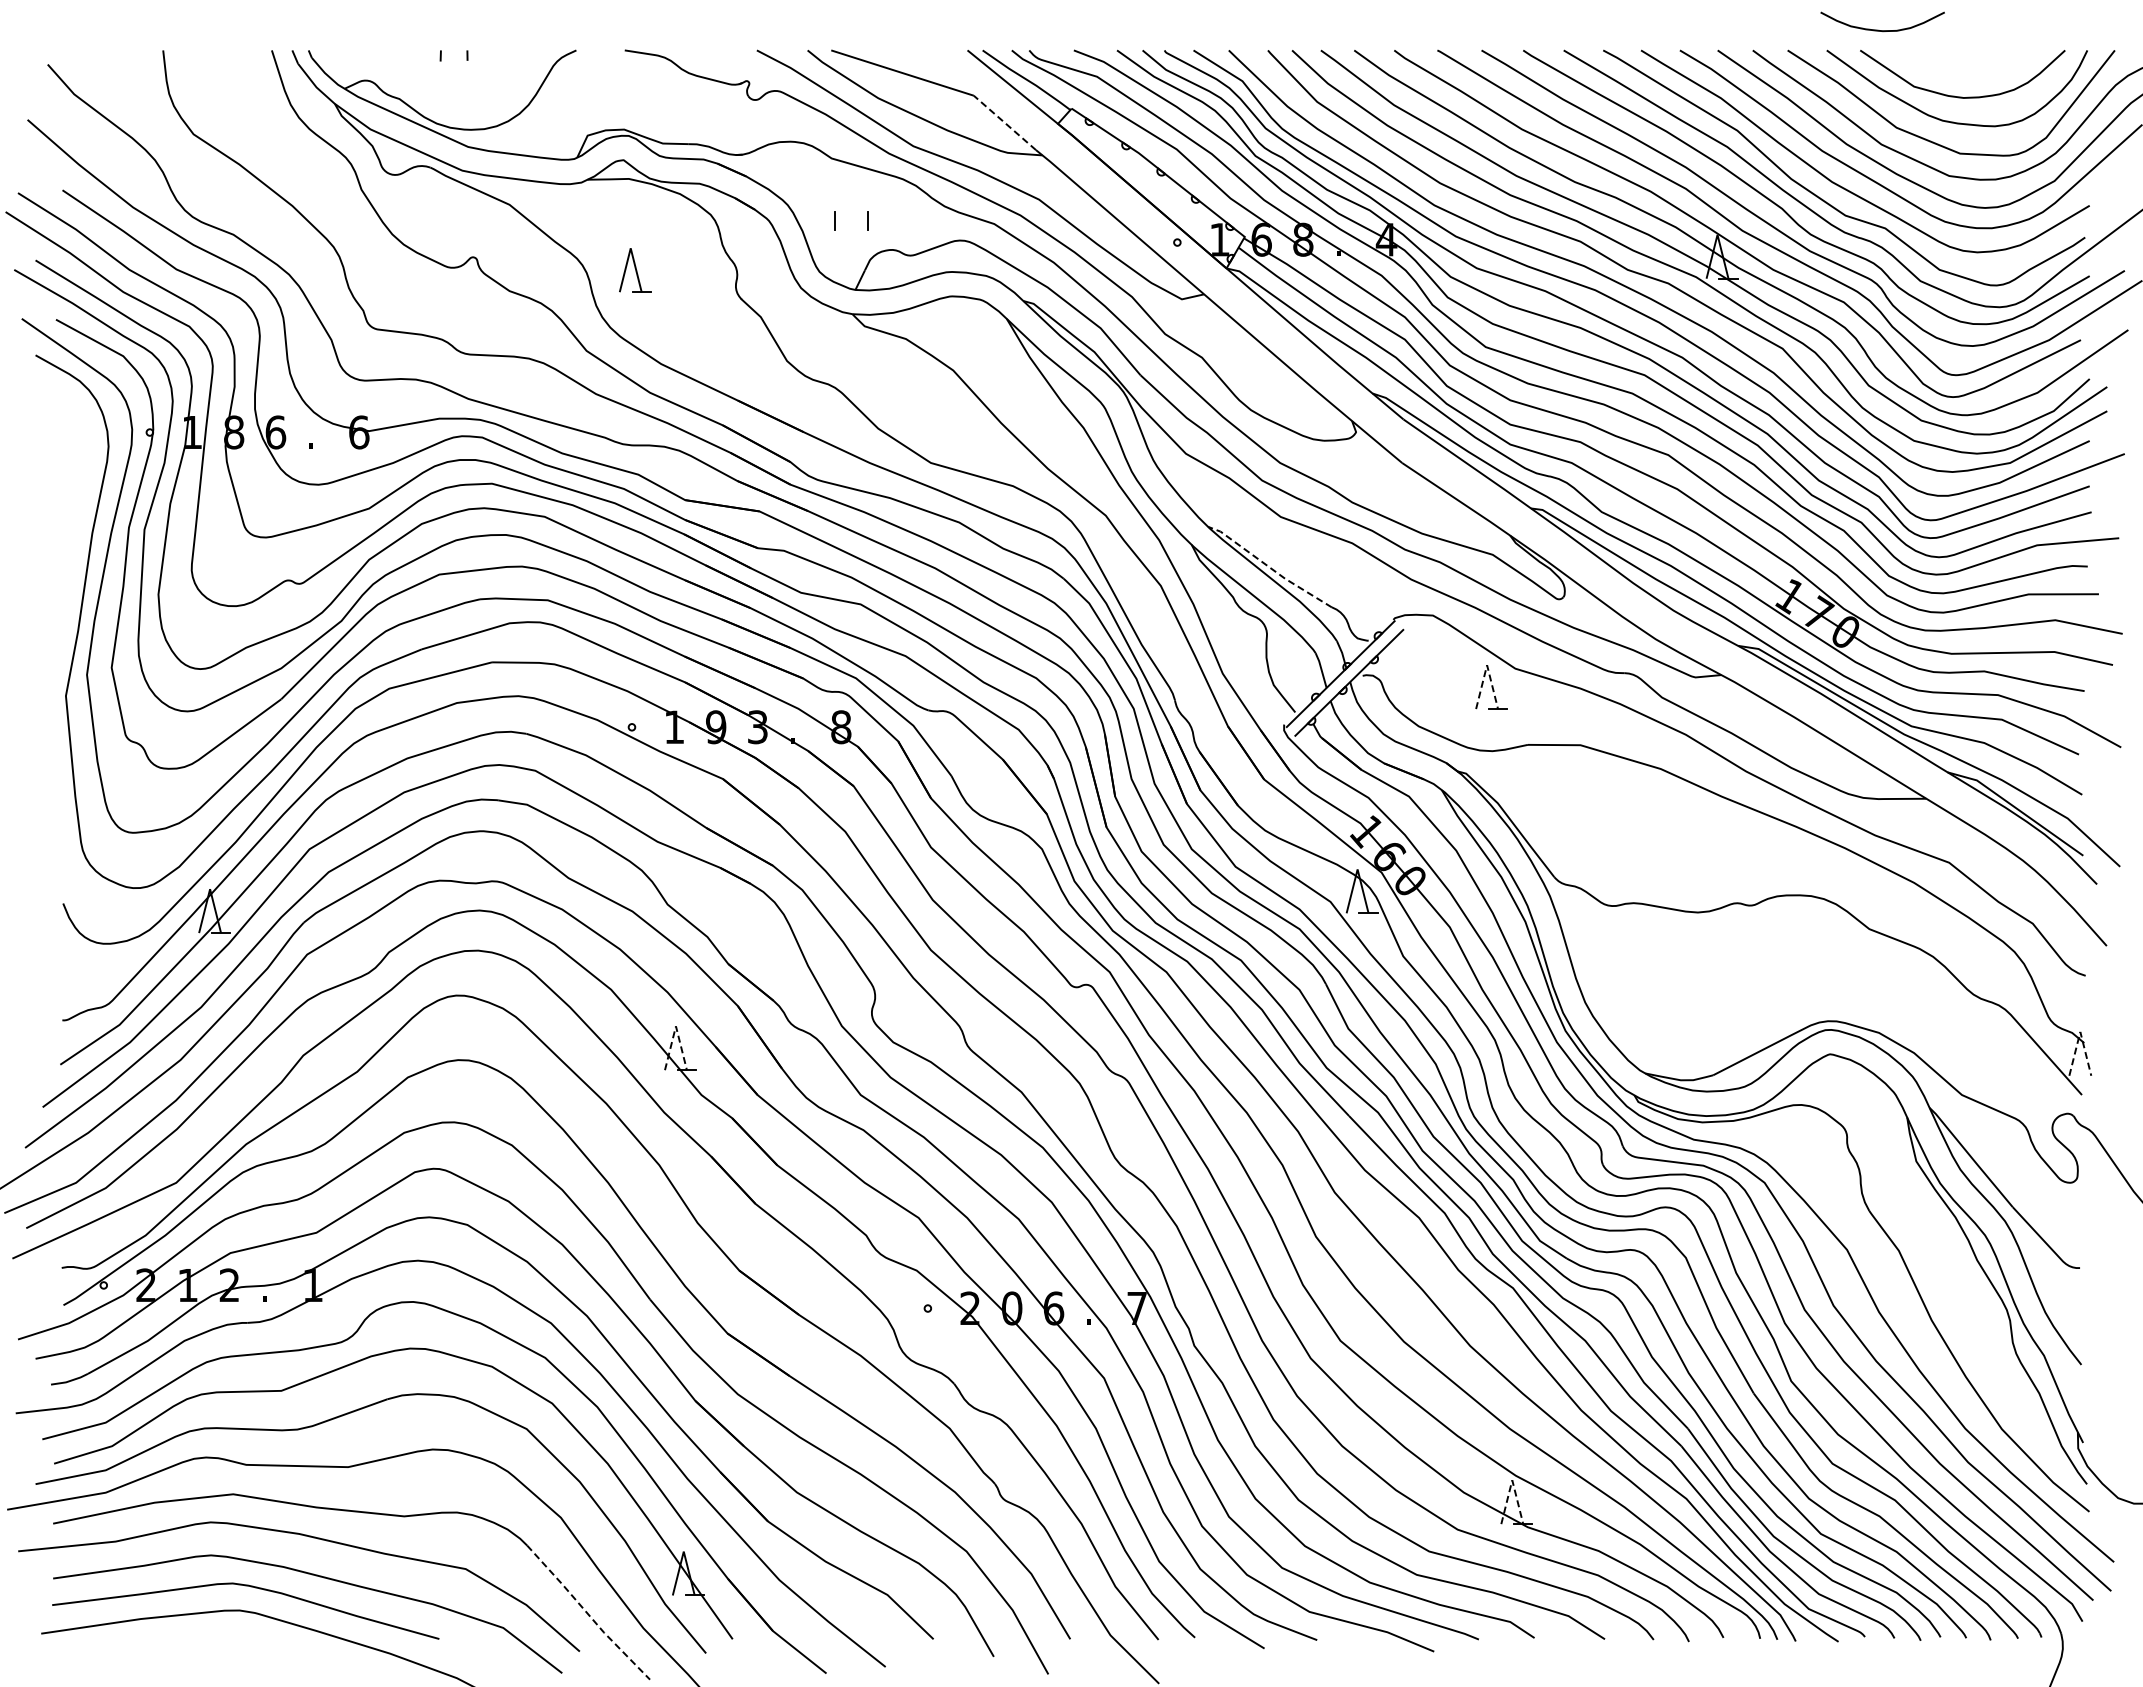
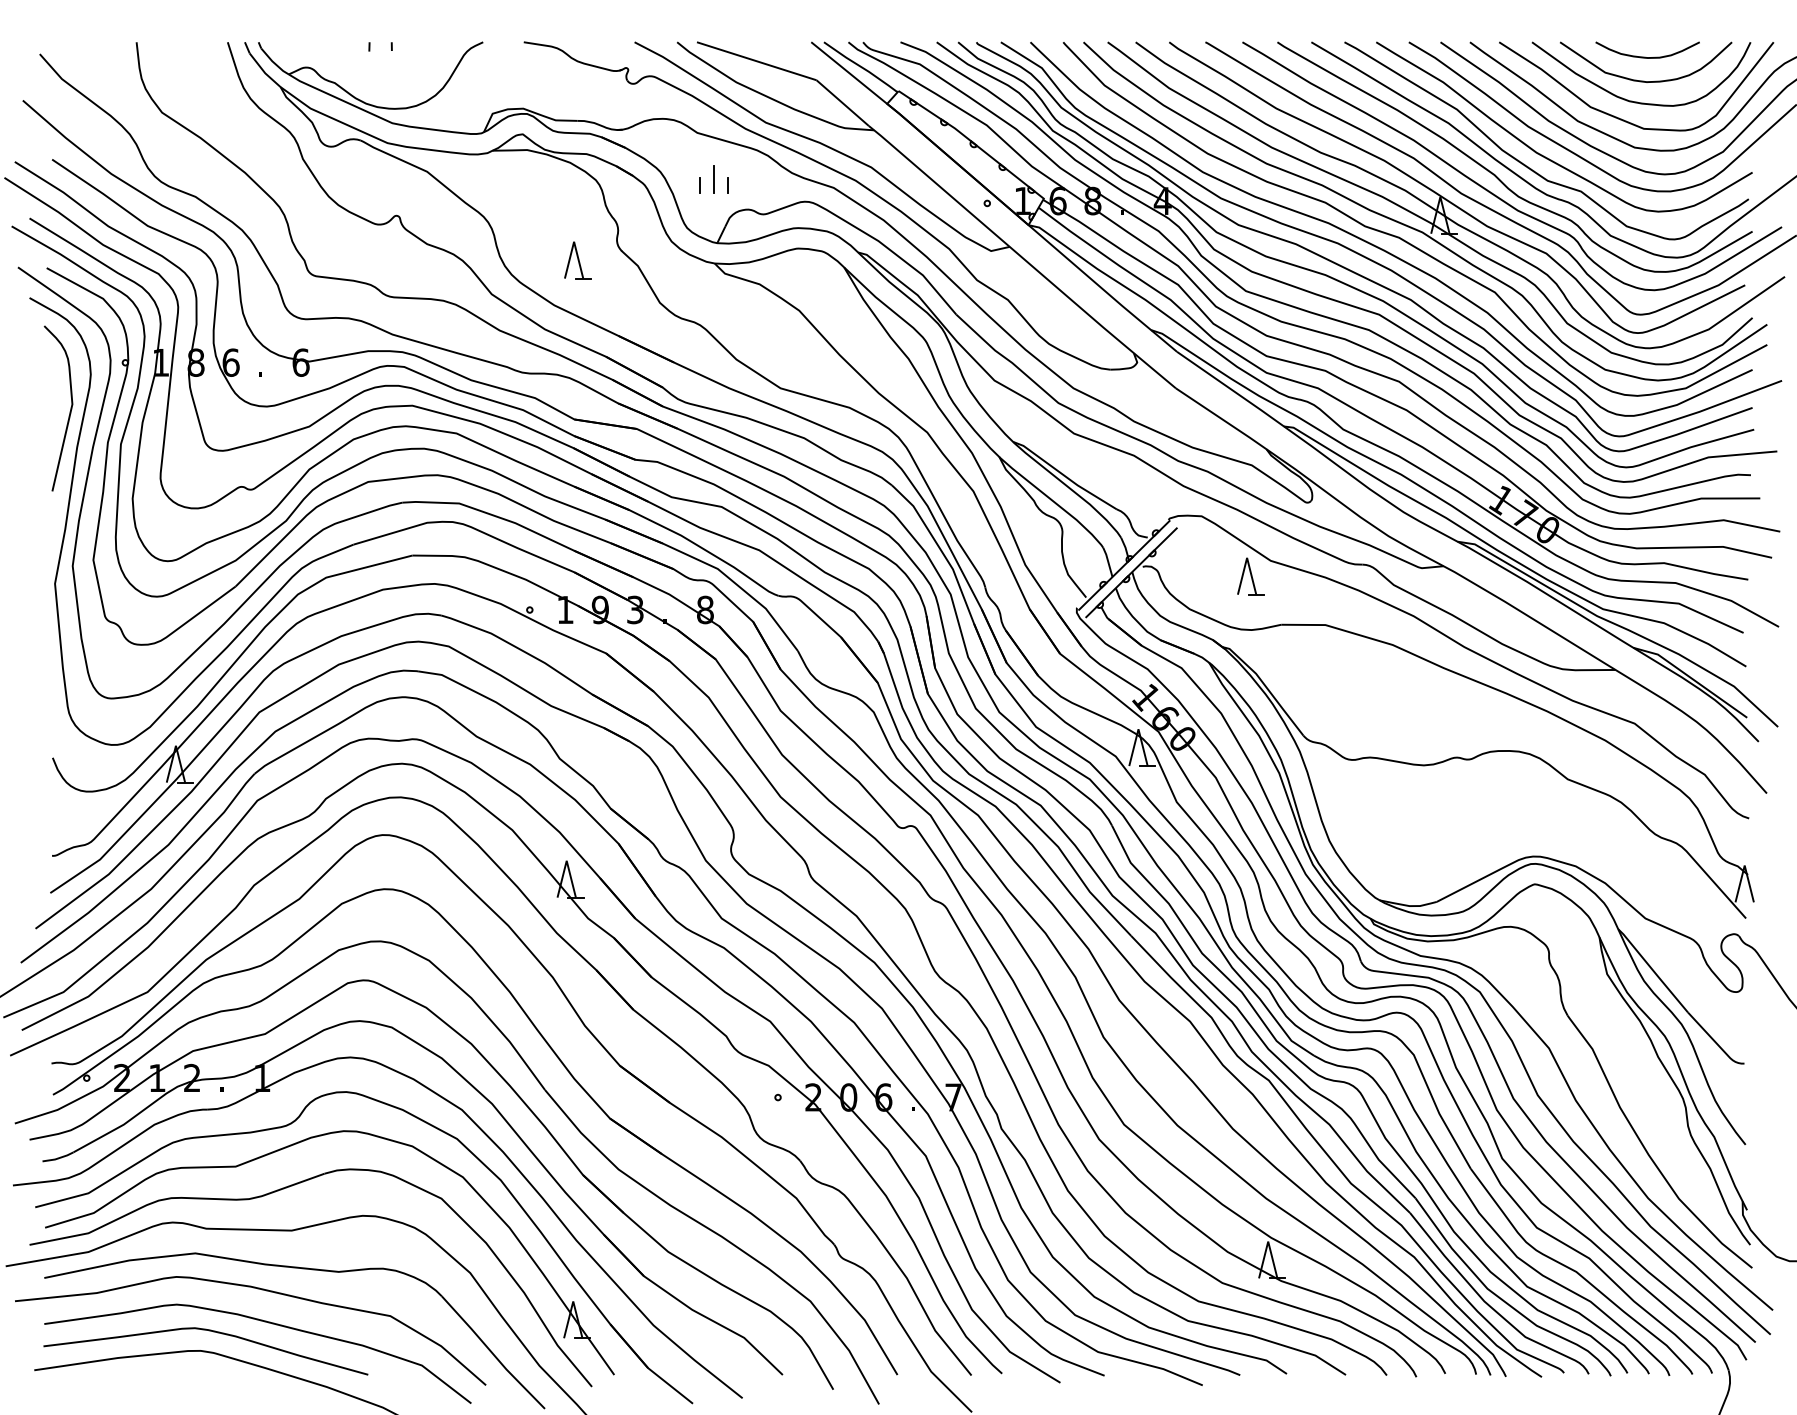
curve: (1878, 29) -> (1644, 56), moved
line: (1004, 122) -> (842, 102), dashed -> solid
line: (851, 213) -> (713, 179), added
part: (635, 270) -> (578, 260), moved
curve: (83, 490) -> (69, 411), added
line: (1268, 566) -> (1063, 475), dashed -> solid
line: (1487, 665) -> (1247, 558), dashed -> solid
line: (675, 1026) -> (566, 861), dashed -> solid
line: (2080, 1031) -> (1744, 865), dashed -> solid
line: (1512, 1480) -> (1268, 1241), dashed -> solid
line: (587, 1613) -> (492, 1353), dashed -> solid

